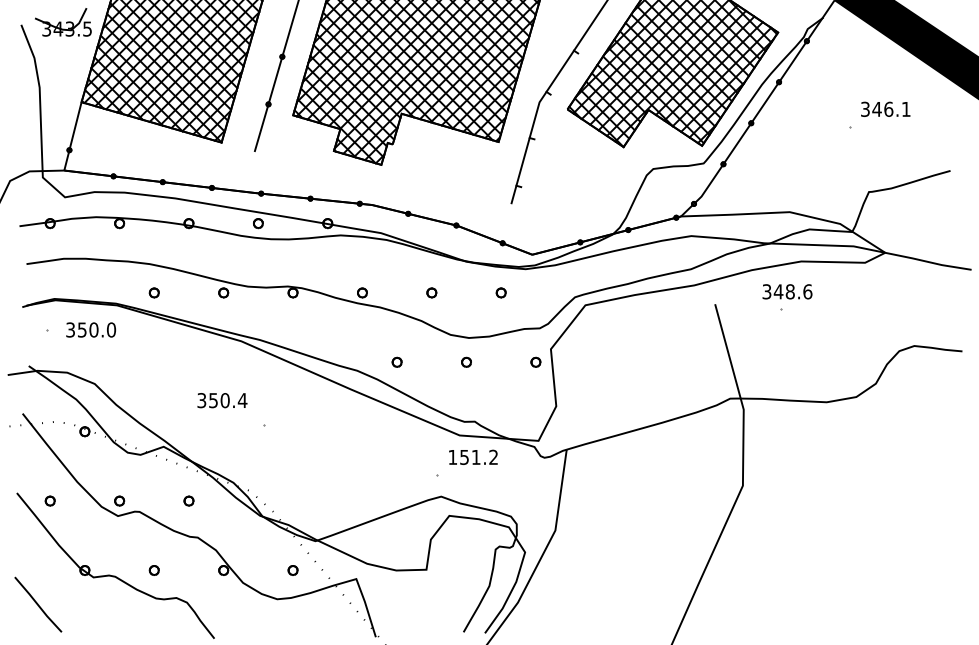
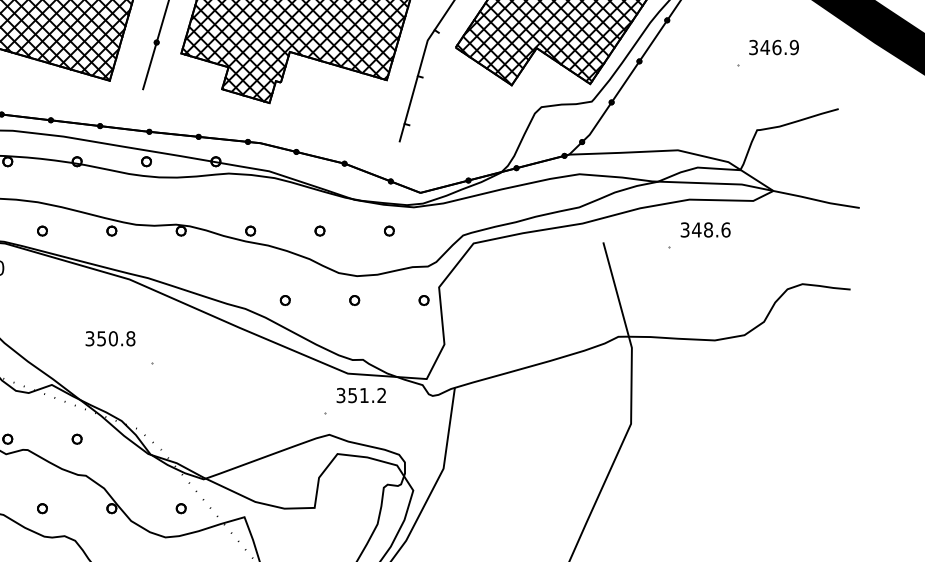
text: (905, 108) -> (793, 46), 346.1 -> 346.9
text: (787, 291) -> (705, 229), moved
text: (242, 400) -> (130, 338), 350.4 -> 350.8
text: (452, 456) -> (340, 394), 151.2 -> 351.2

